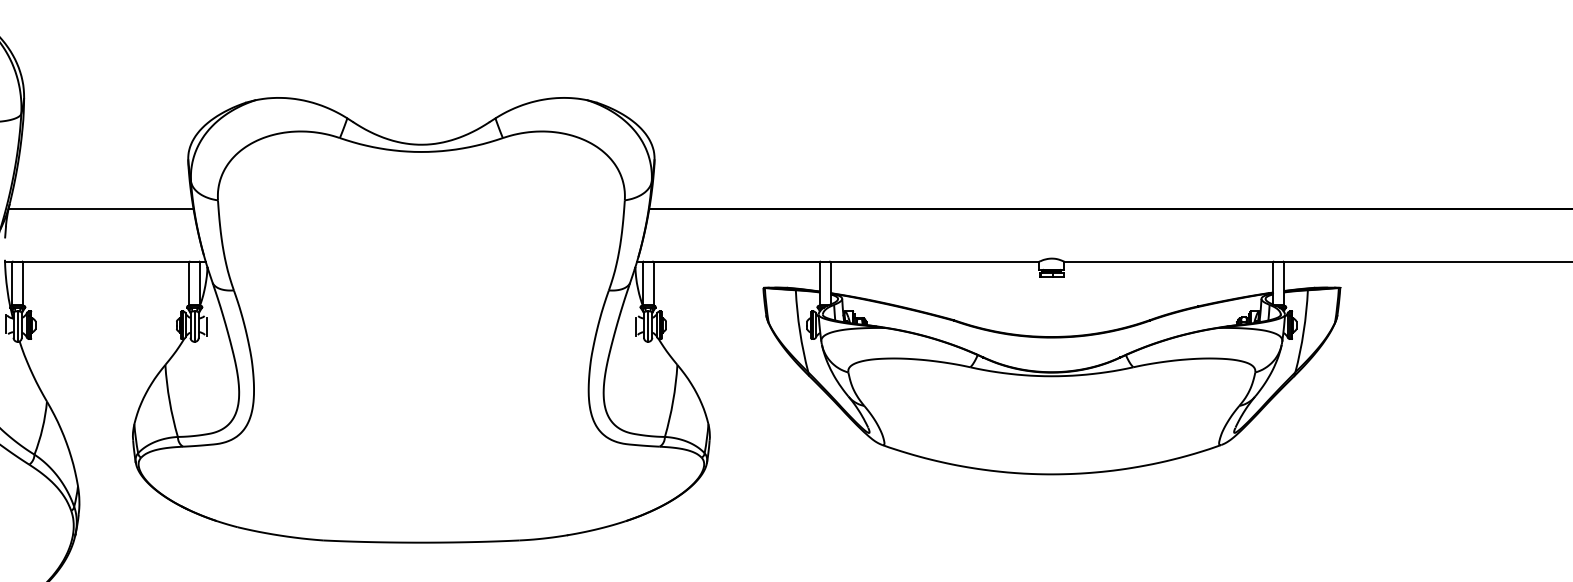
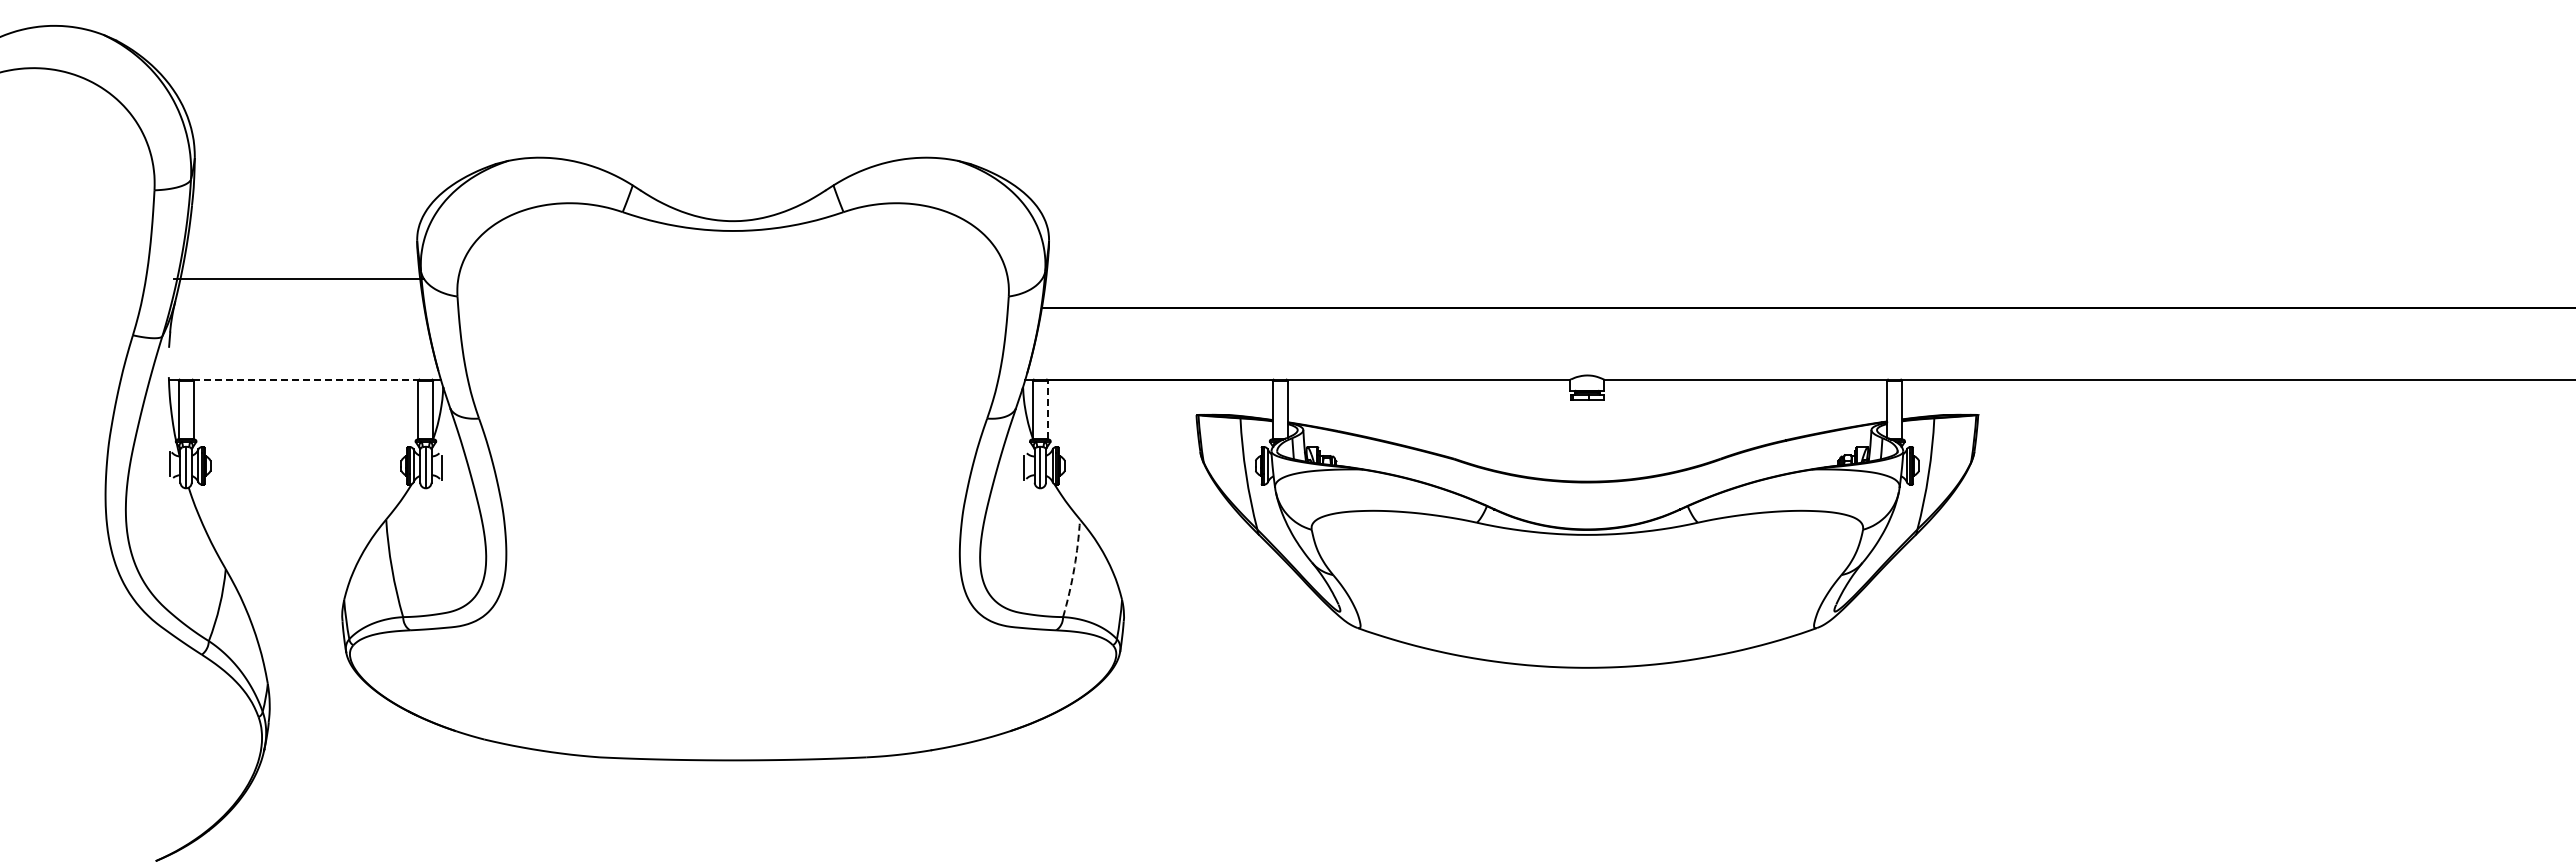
line: (100, 209) -> (298, 279), moved
line: (106, 261) -> (306, 379), solid -> dashed
line: (653, 283) -> (1047, 409), solid -> dashed
arc: (673, 401) -> (1074, 568), solid -> dashed

